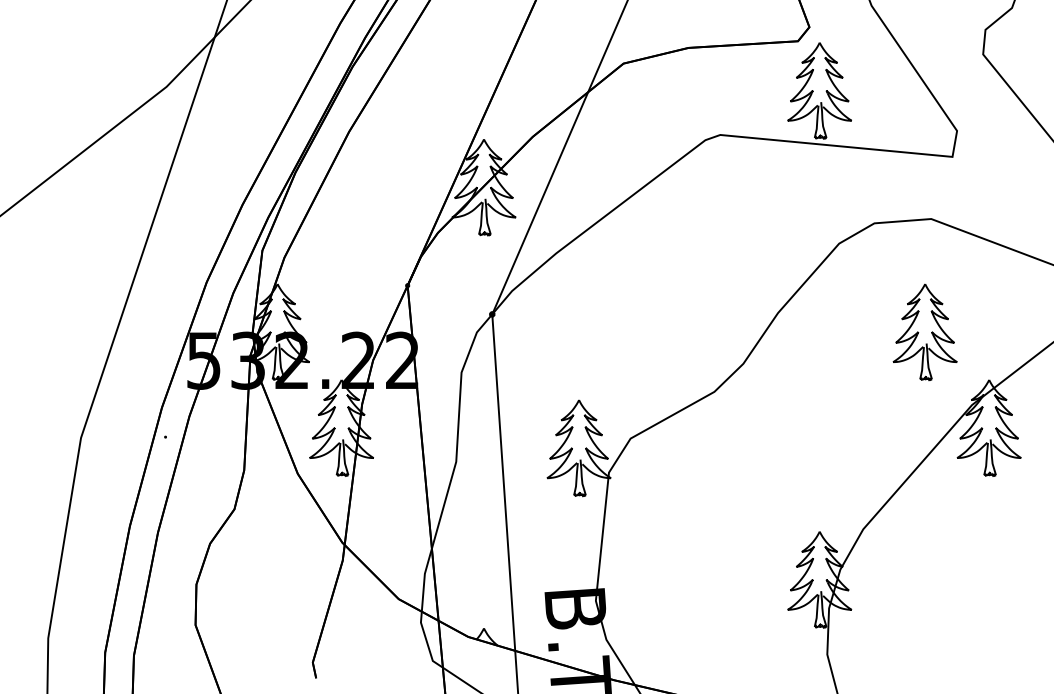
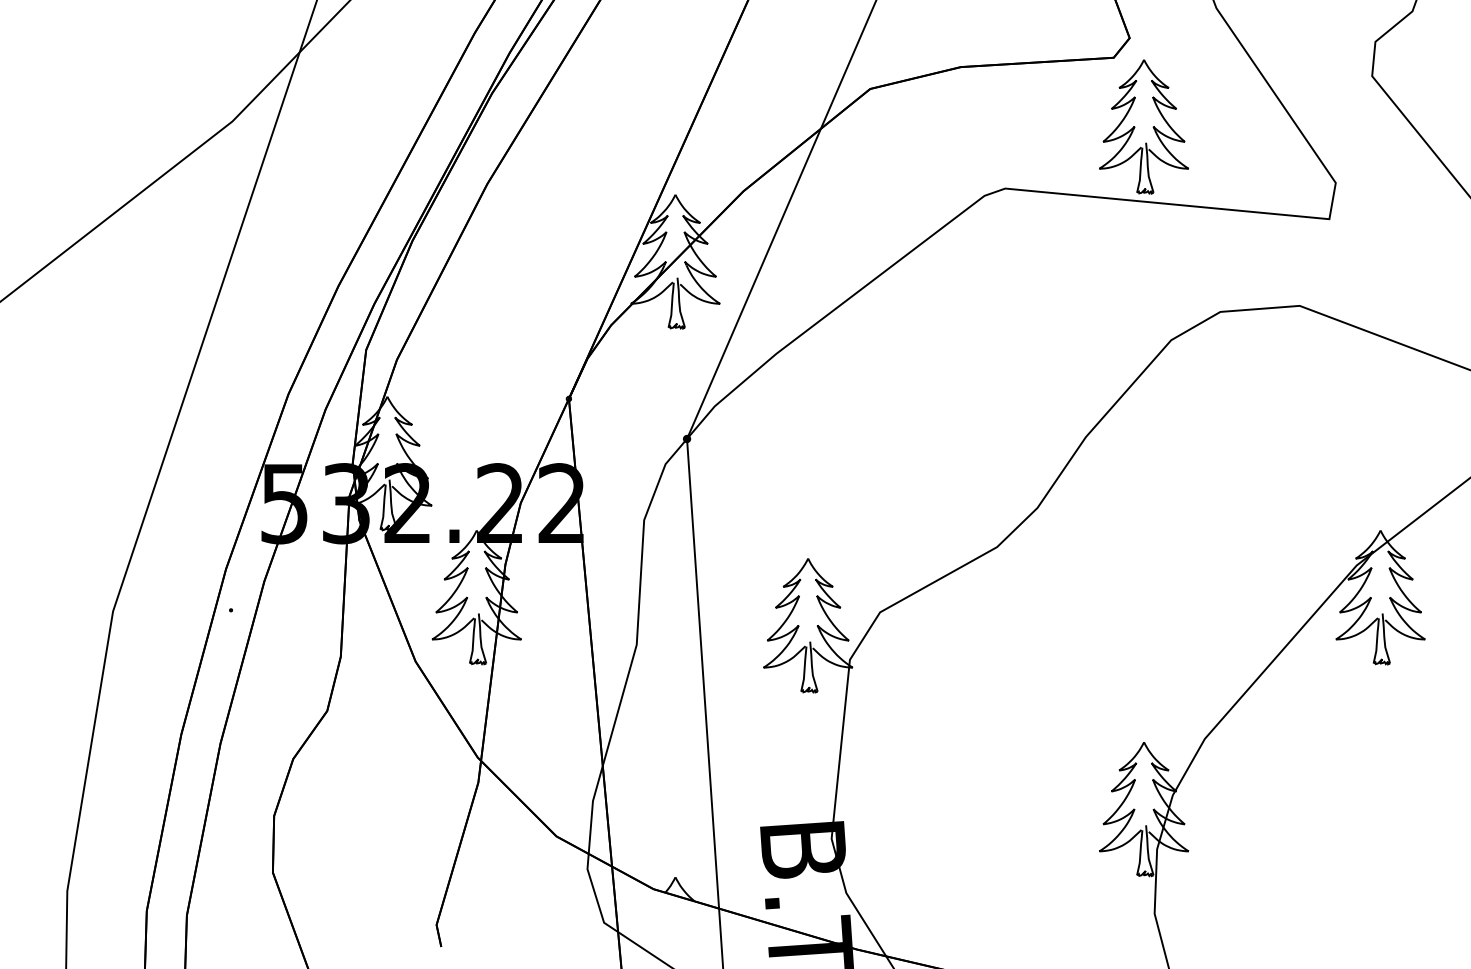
part: (924, 331) -> (1290, 462), removed

